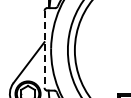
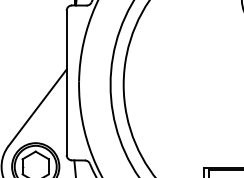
line: (44, 49) -> (66, 83), dashed -> solid

